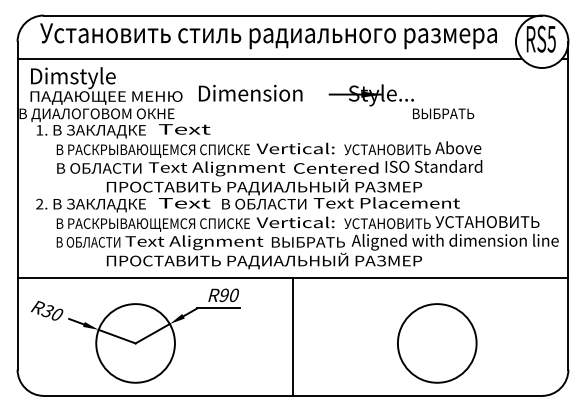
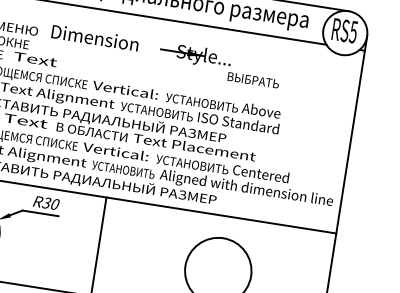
text: (336, 167) -> (157, 111), Centered -> УСТАНОВИТЬ
text: (487, 221) -> (276, 175), УСТАНОВИТЬ -> Centered
text: (307, 242) -> (123, 169), ВЫБРАТЬ -> УСТАНОВИТЬ
text: (223, 295) -> (46, 203), R90 -> R30

